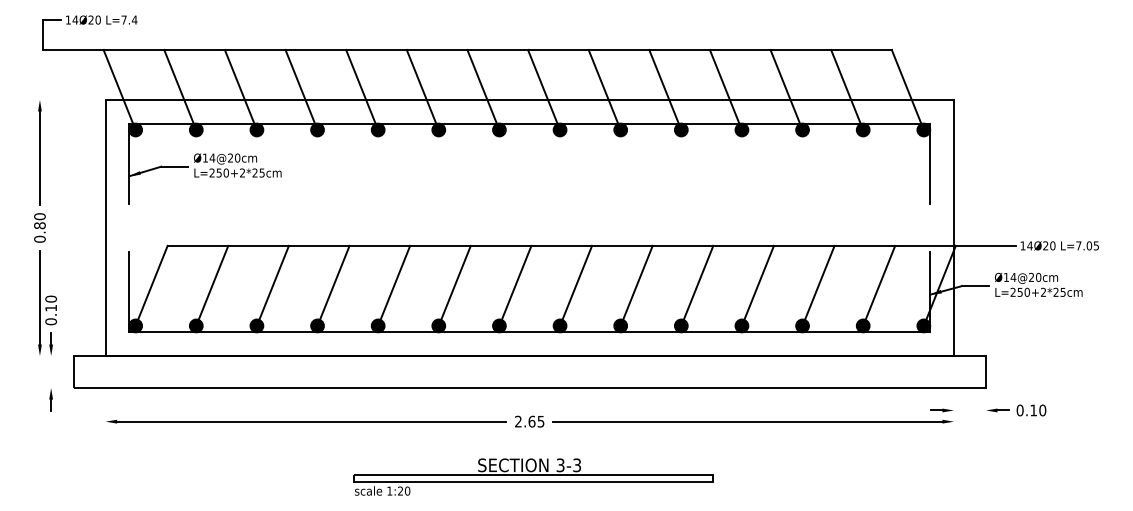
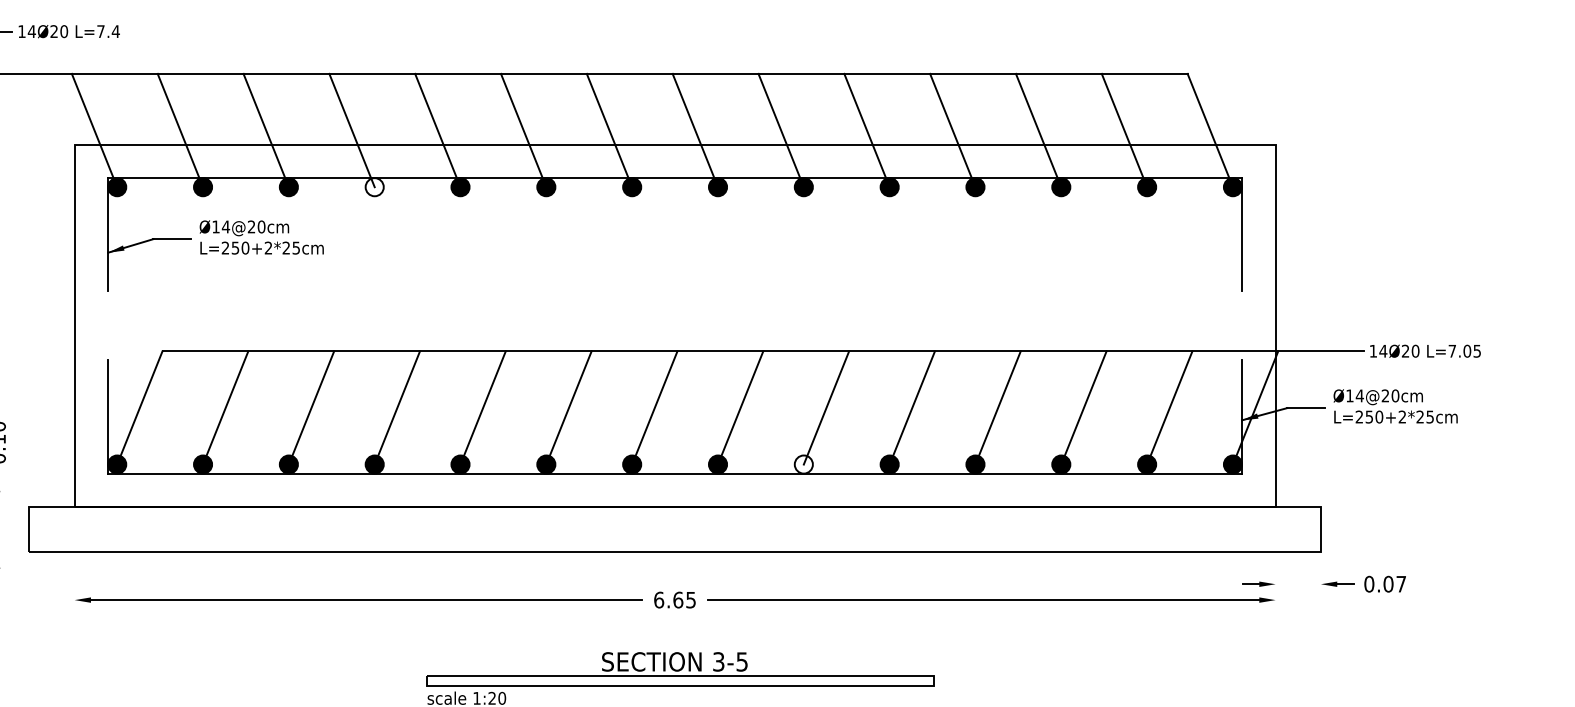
fill: (317, 129) -> (374, 186), removed
fill: (620, 325) -> (803, 463), removed
text: (1038, 410) -> (1395, 584), 0.10 -> 0.07
text: (518, 421) -> (659, 599), 2.65 -> 6.65
text: (577, 464) -> (742, 660), 3-3 -> 3-5

